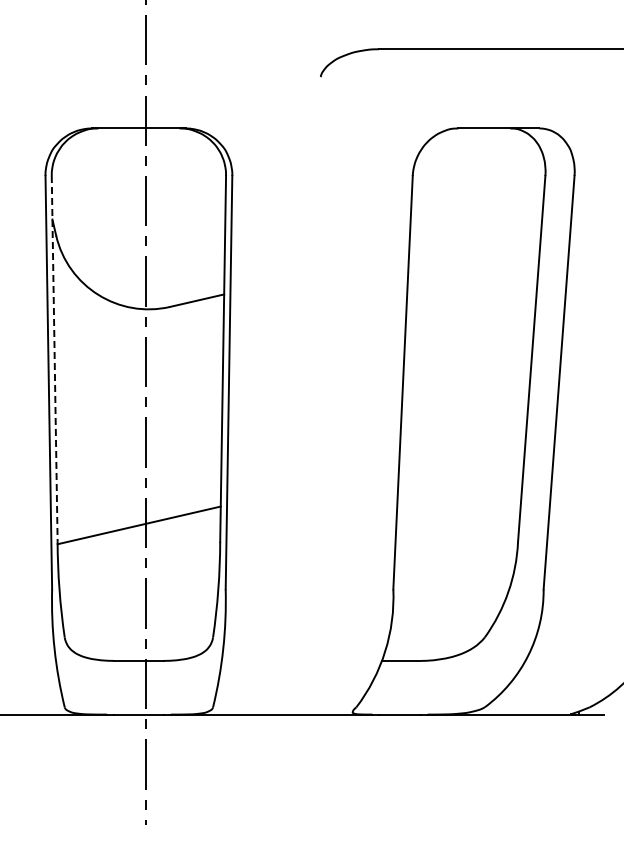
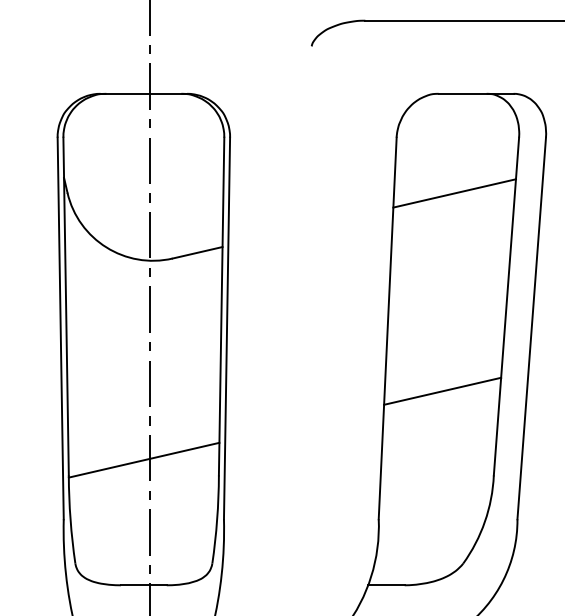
line: (475, 236) -> (454, 193), added
line: (54, 358) -> (65, 306), dashed -> solid
line: (462, 450) -> (442, 391), added

